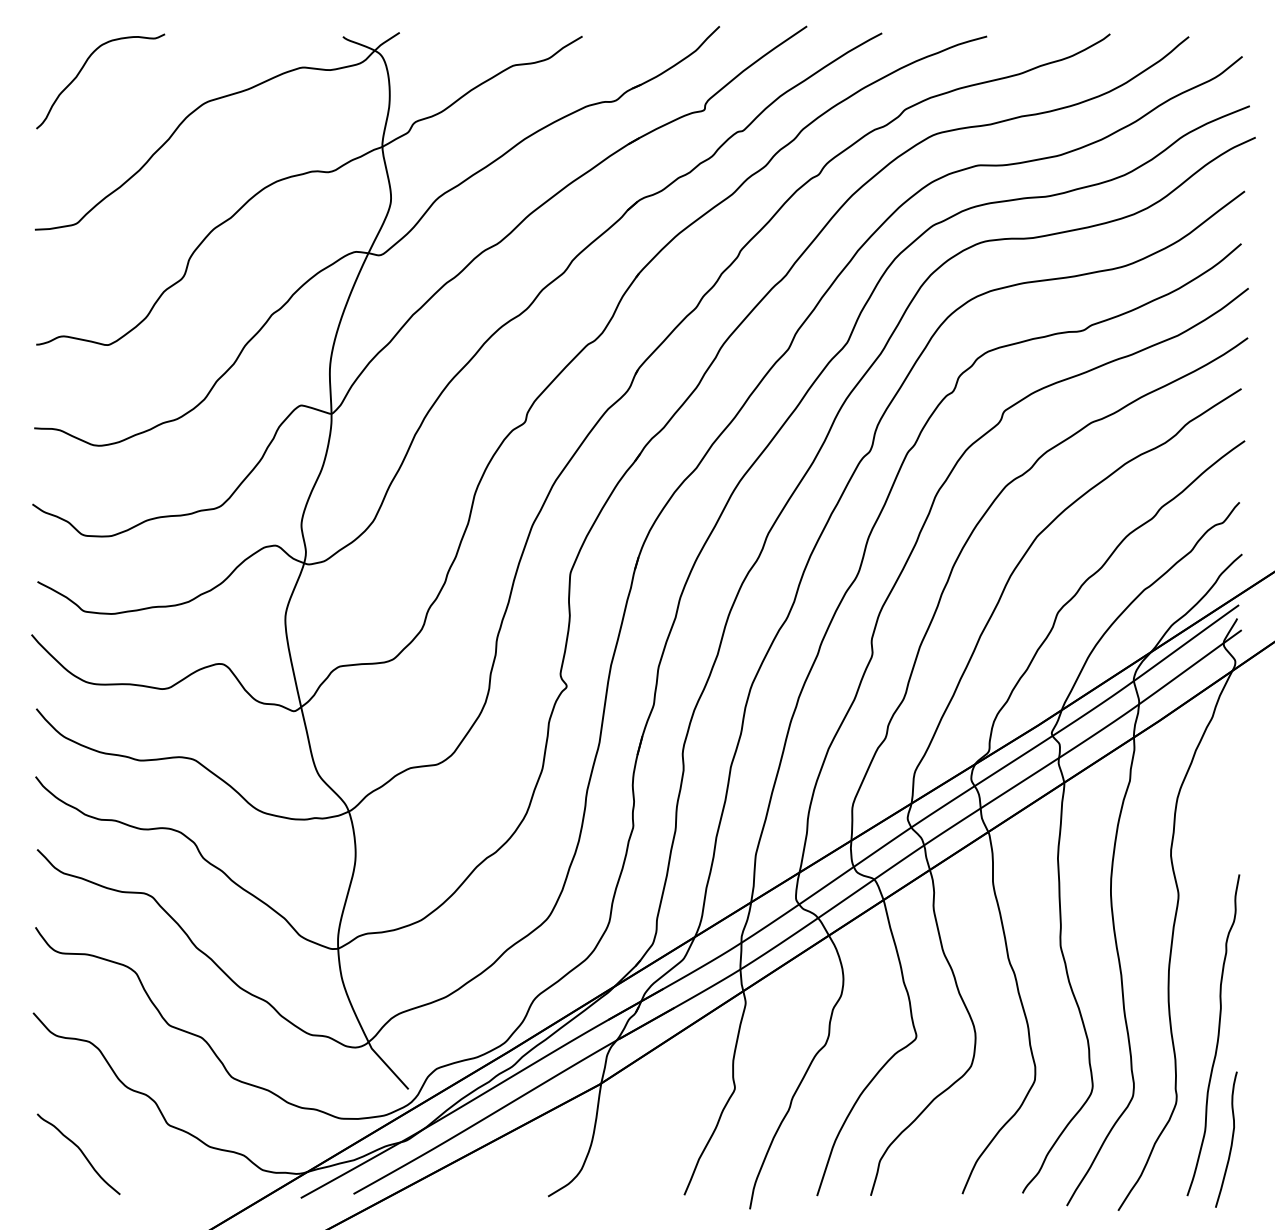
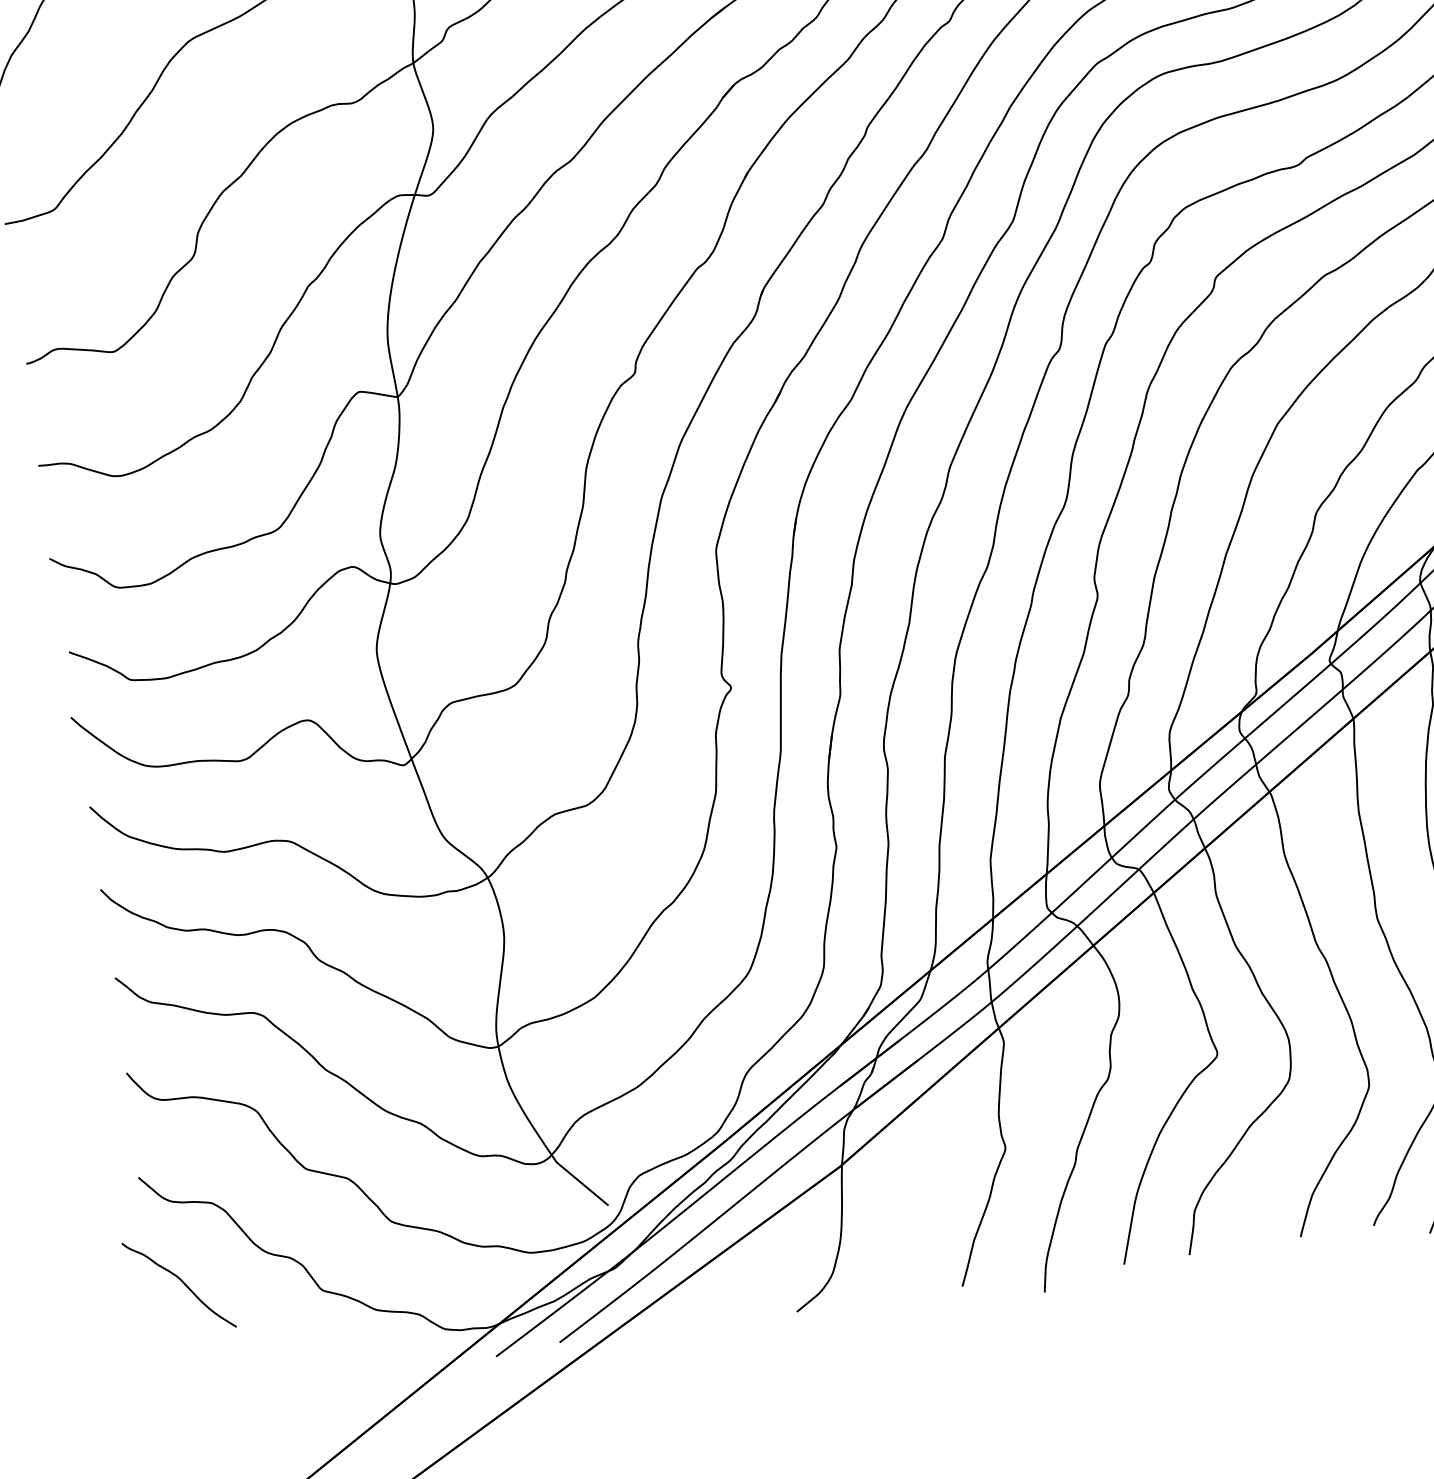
curve: (81, 1153) -> (182, 1283), moved

